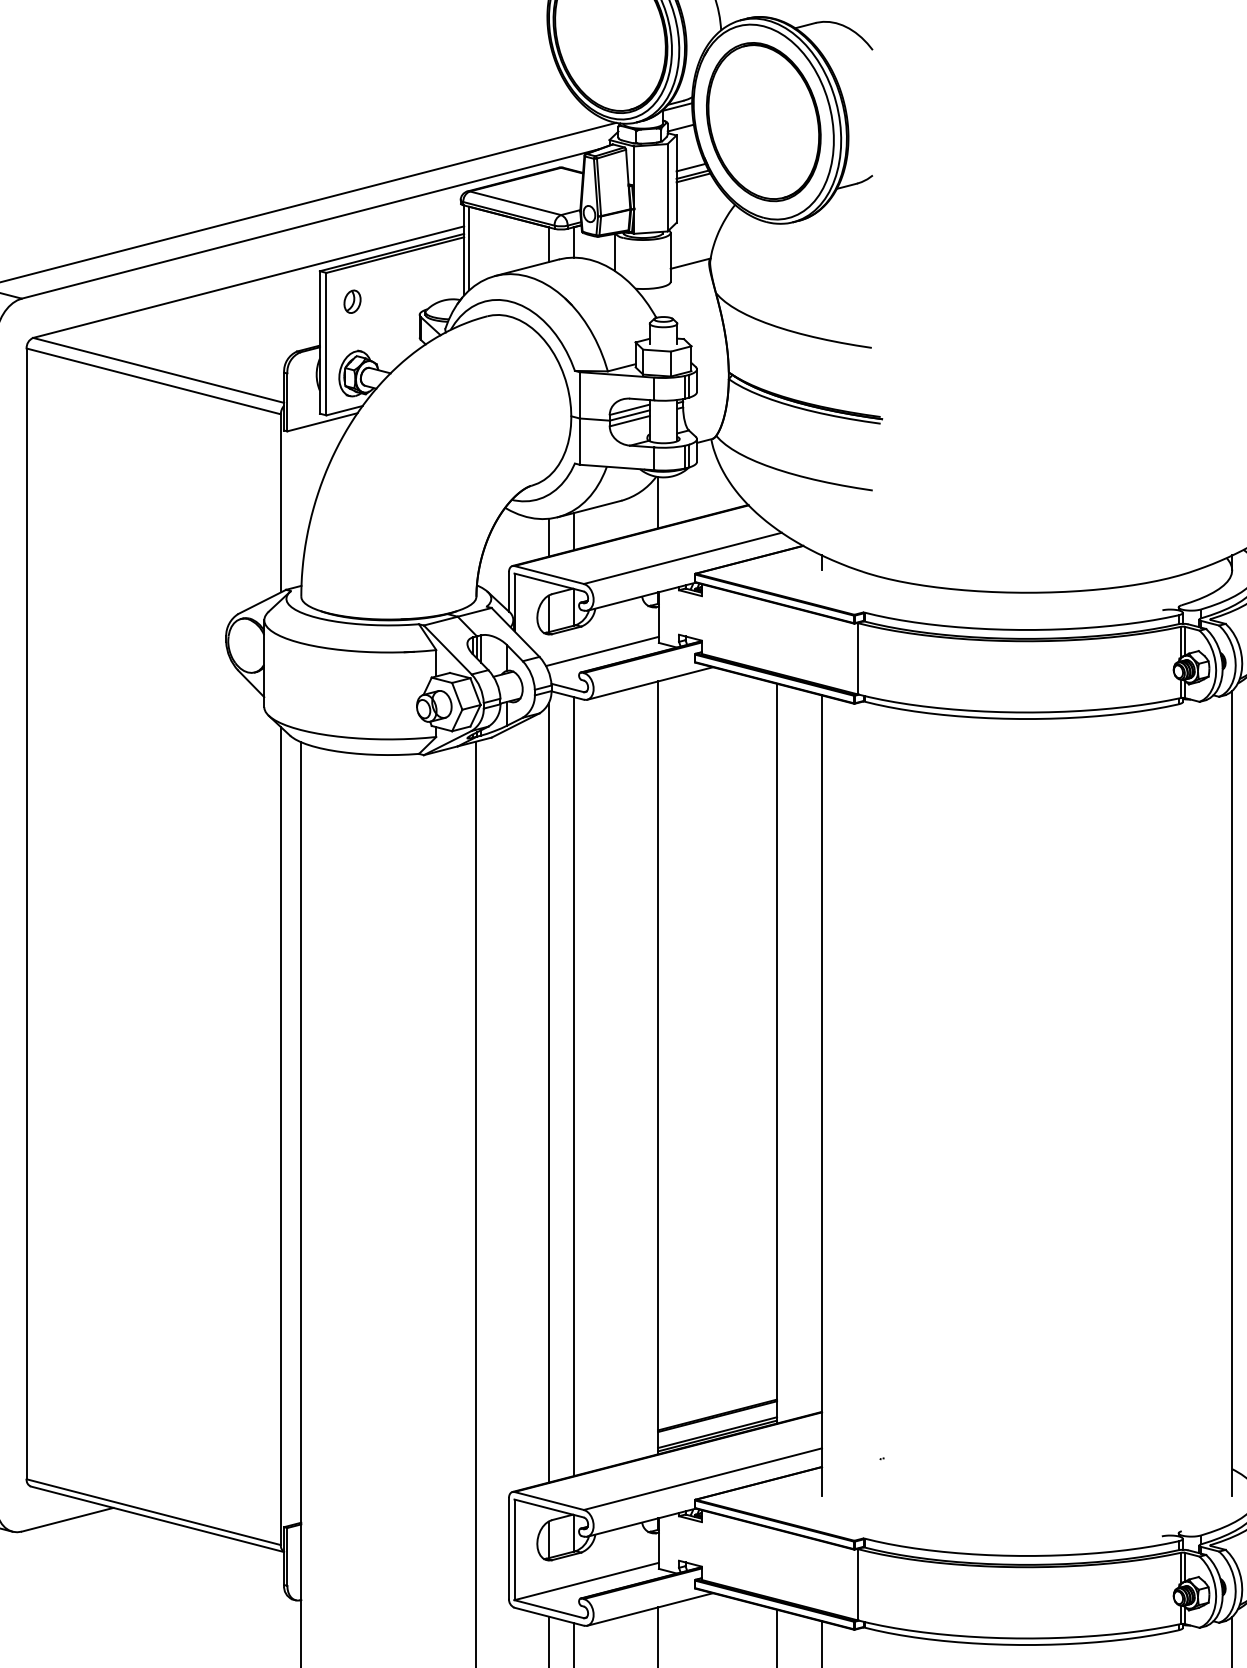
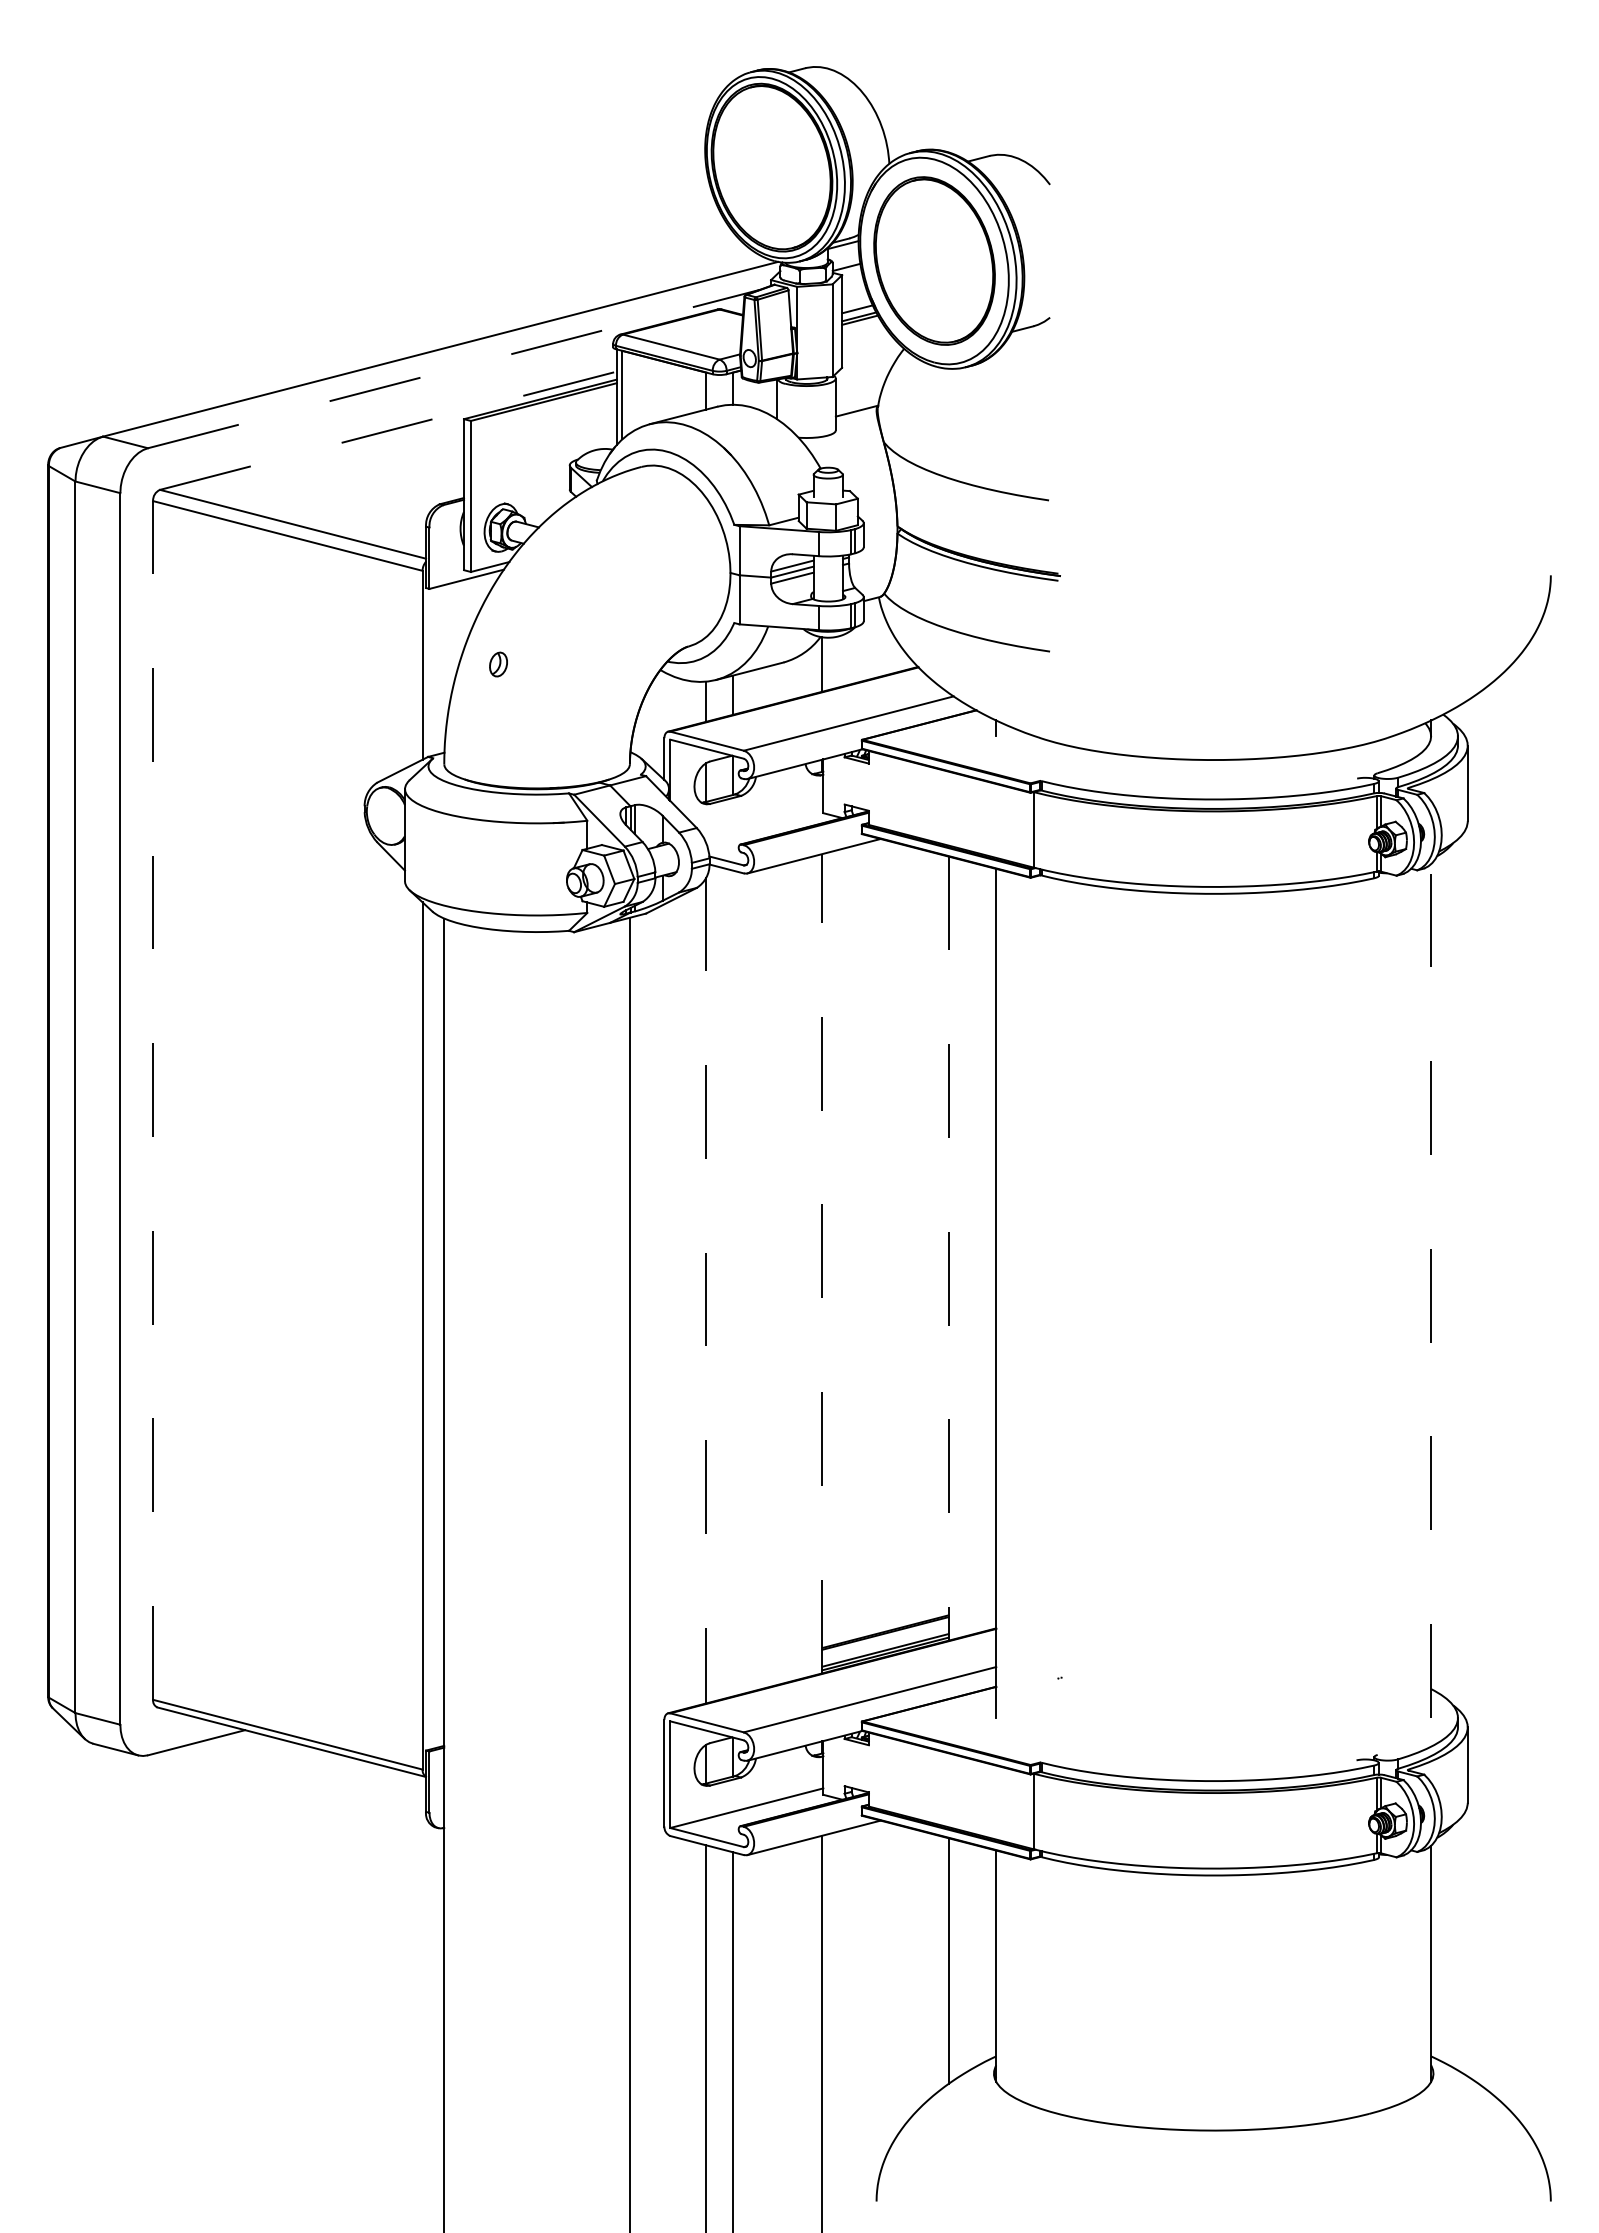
line: (310, 223) -> (454, 368), solid -> dashed
line: (248, 281) -> (388, 430), solid -> dashed
part: (352, 301) -> (498, 664), moved
line: (602, 650) -> (763, 821), removed
line: (27, 912) -> (153, 1099), solid -> dashed
line: (776, 1054) -> (948, 1249), solid -> dashed
line: (658, 1067) -> (822, 1263), solid -> dashed
line: (573, 1086) -> (732, 1283), removed
line: (548, 1093) -> (706, 1290), solid -> dashed
line: (1232, 1094) -> (1431, 1291), solid -> dashed

